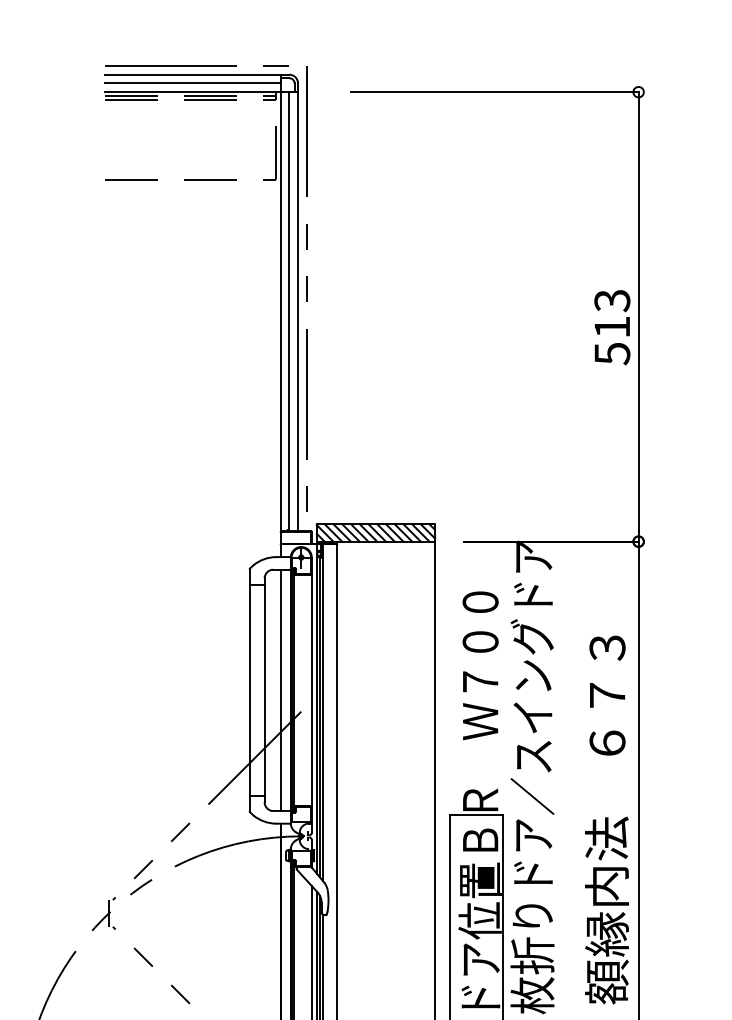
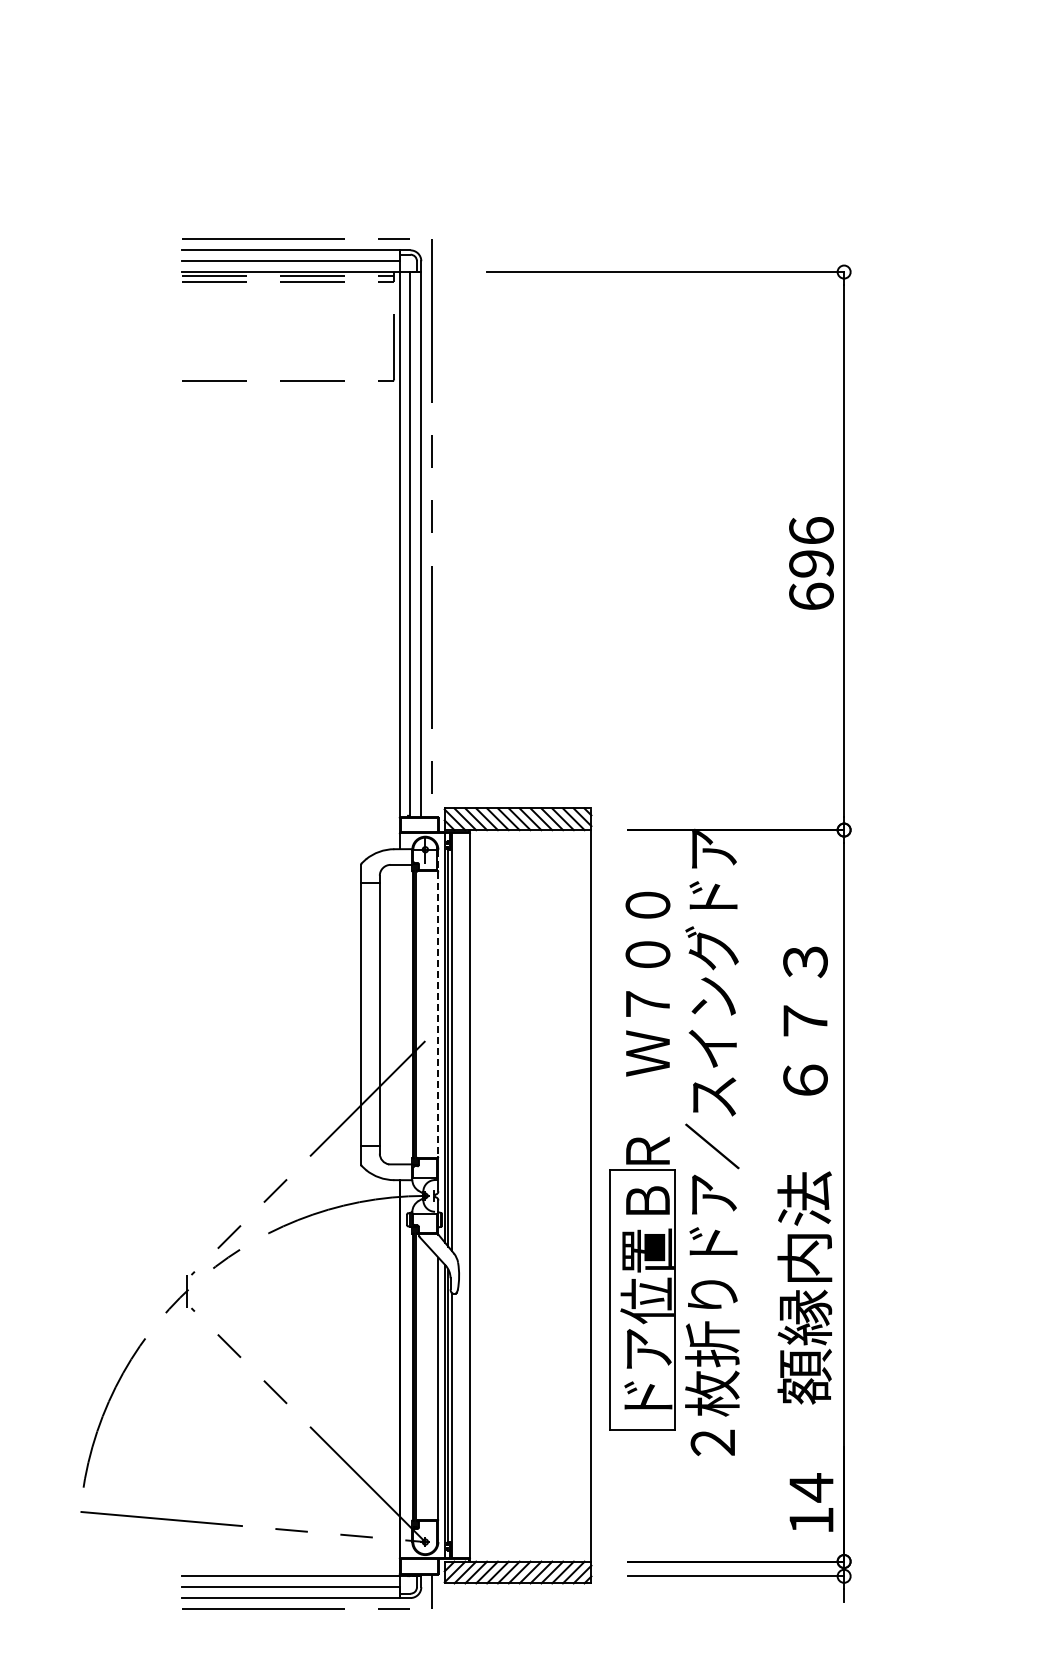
text: (612, 327) -> (811, 564), 513 -> 696
line: (311, 682) -> (438, 1004), solid -> dashed
line: (280, 690) -> (399, 1014), removed

